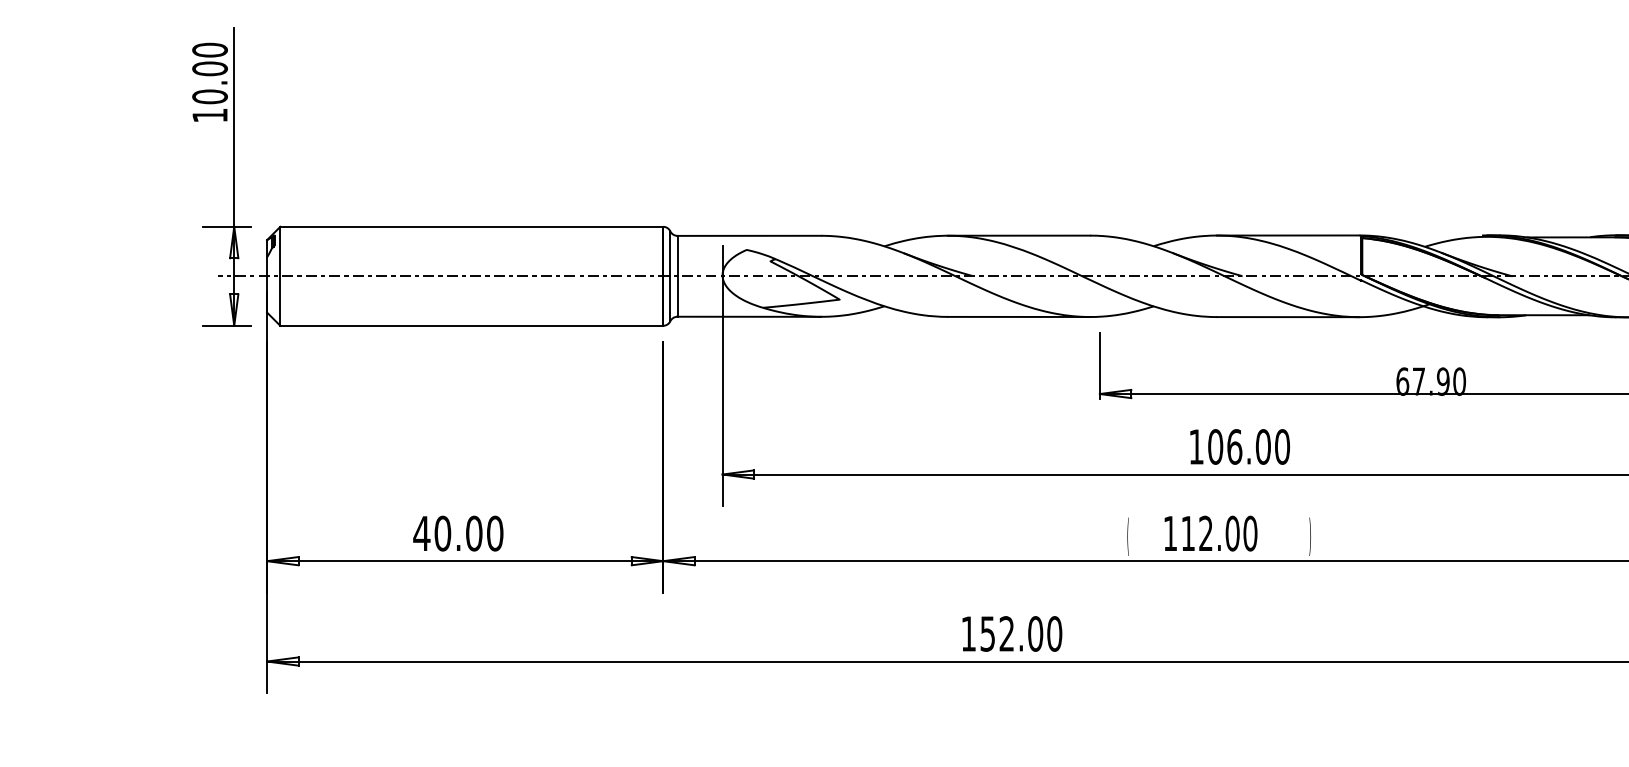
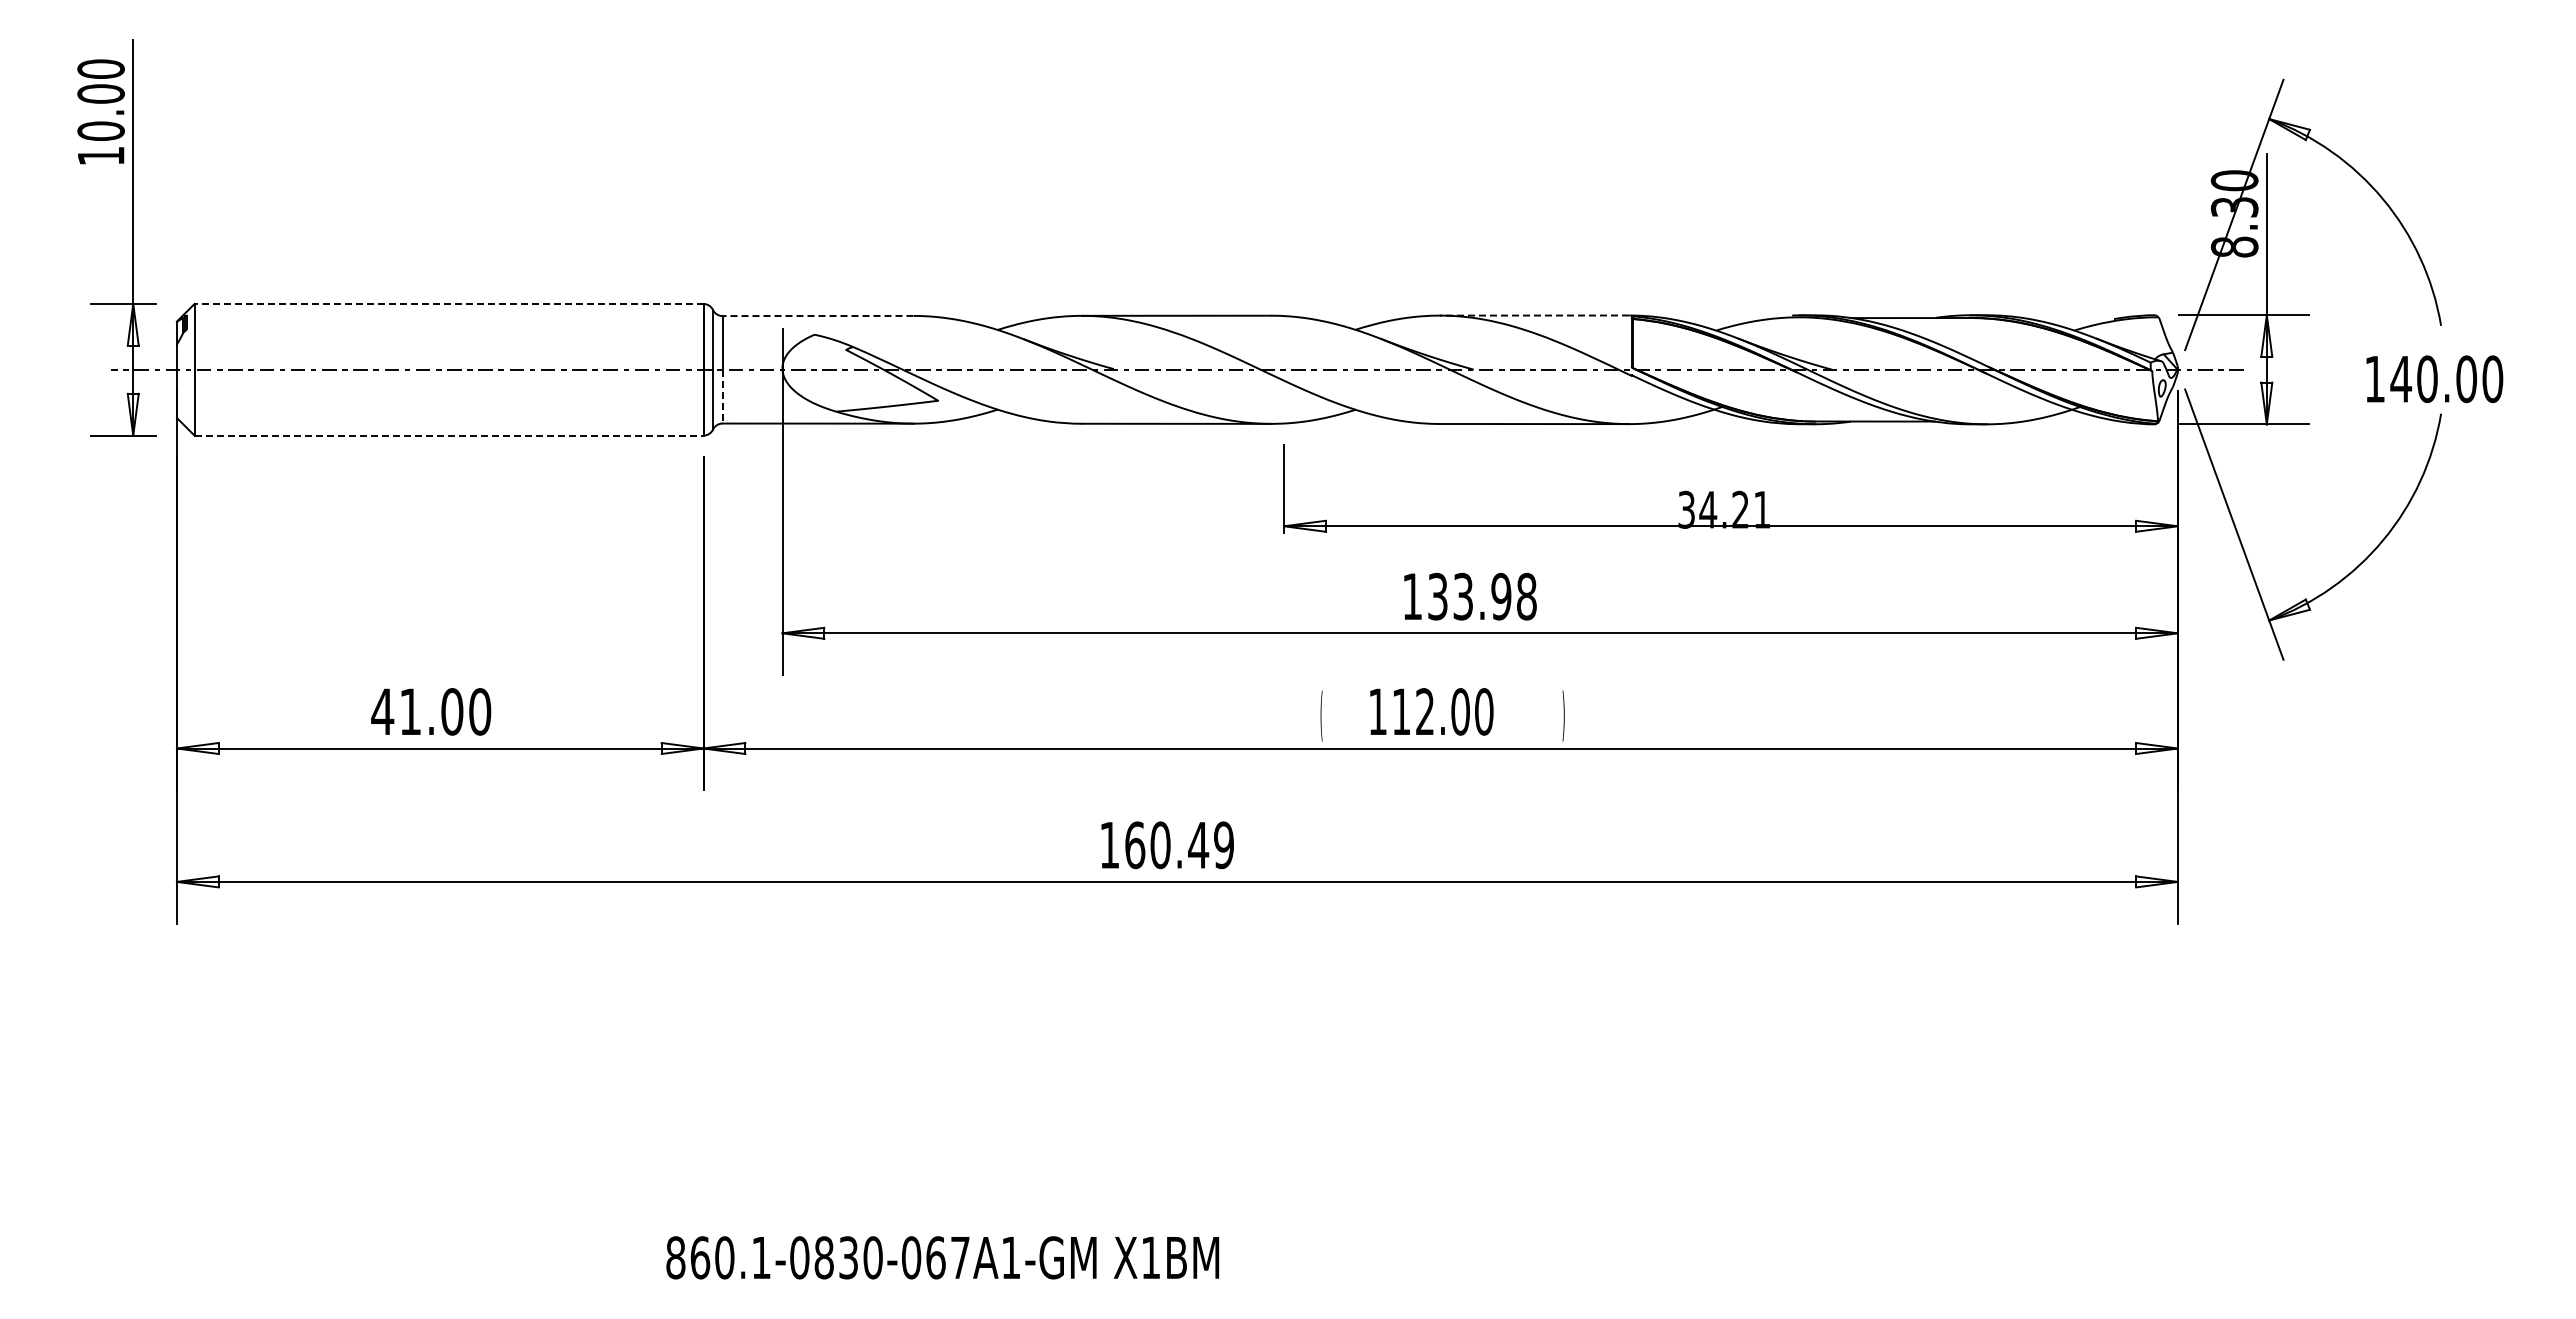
line: (471, 226) -> (448, 303), solid -> dashed
line: (1288, 235) -> (1534, 315), solid -> dashed
line: (748, 236) -> (817, 316), solid -> dashed
line: (677, 296) -> (722, 396), solid -> dashed
line: (472, 325) -> (449, 435), solid -> dashed
text: (1431, 381) -> (1724, 509), 67.90 -> 34.21
text: (1249, 446) -> (1482, 596), 106.00 -> 133.98
text: (442, 533) -> (410, 711), 40.00 -> 41.00
text: (1021, 634) -> (1179, 845), 152.00 -> 160.49

